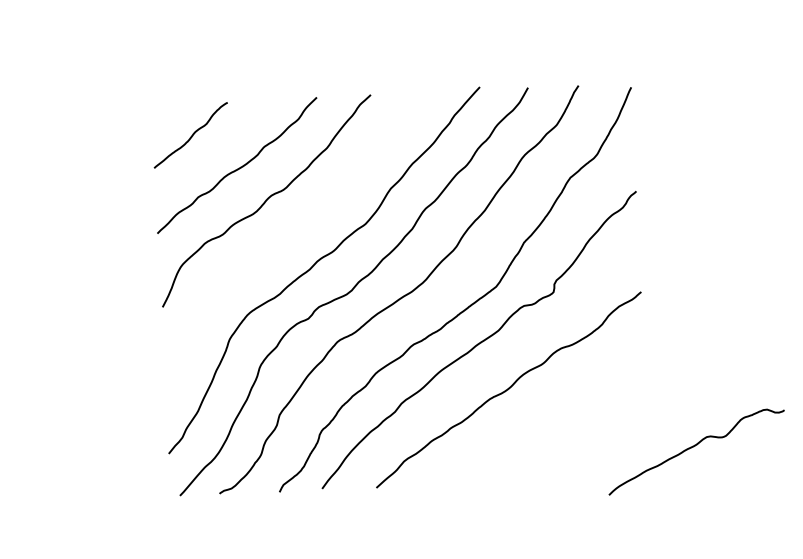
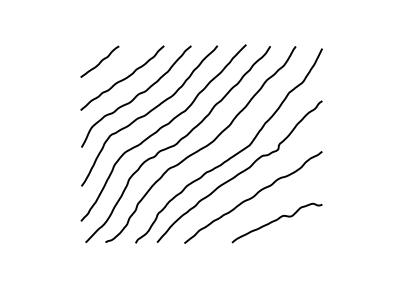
curve: (292, 235) -> (148, 114), added
curve: (695, 448) -> (276, 221), moved

